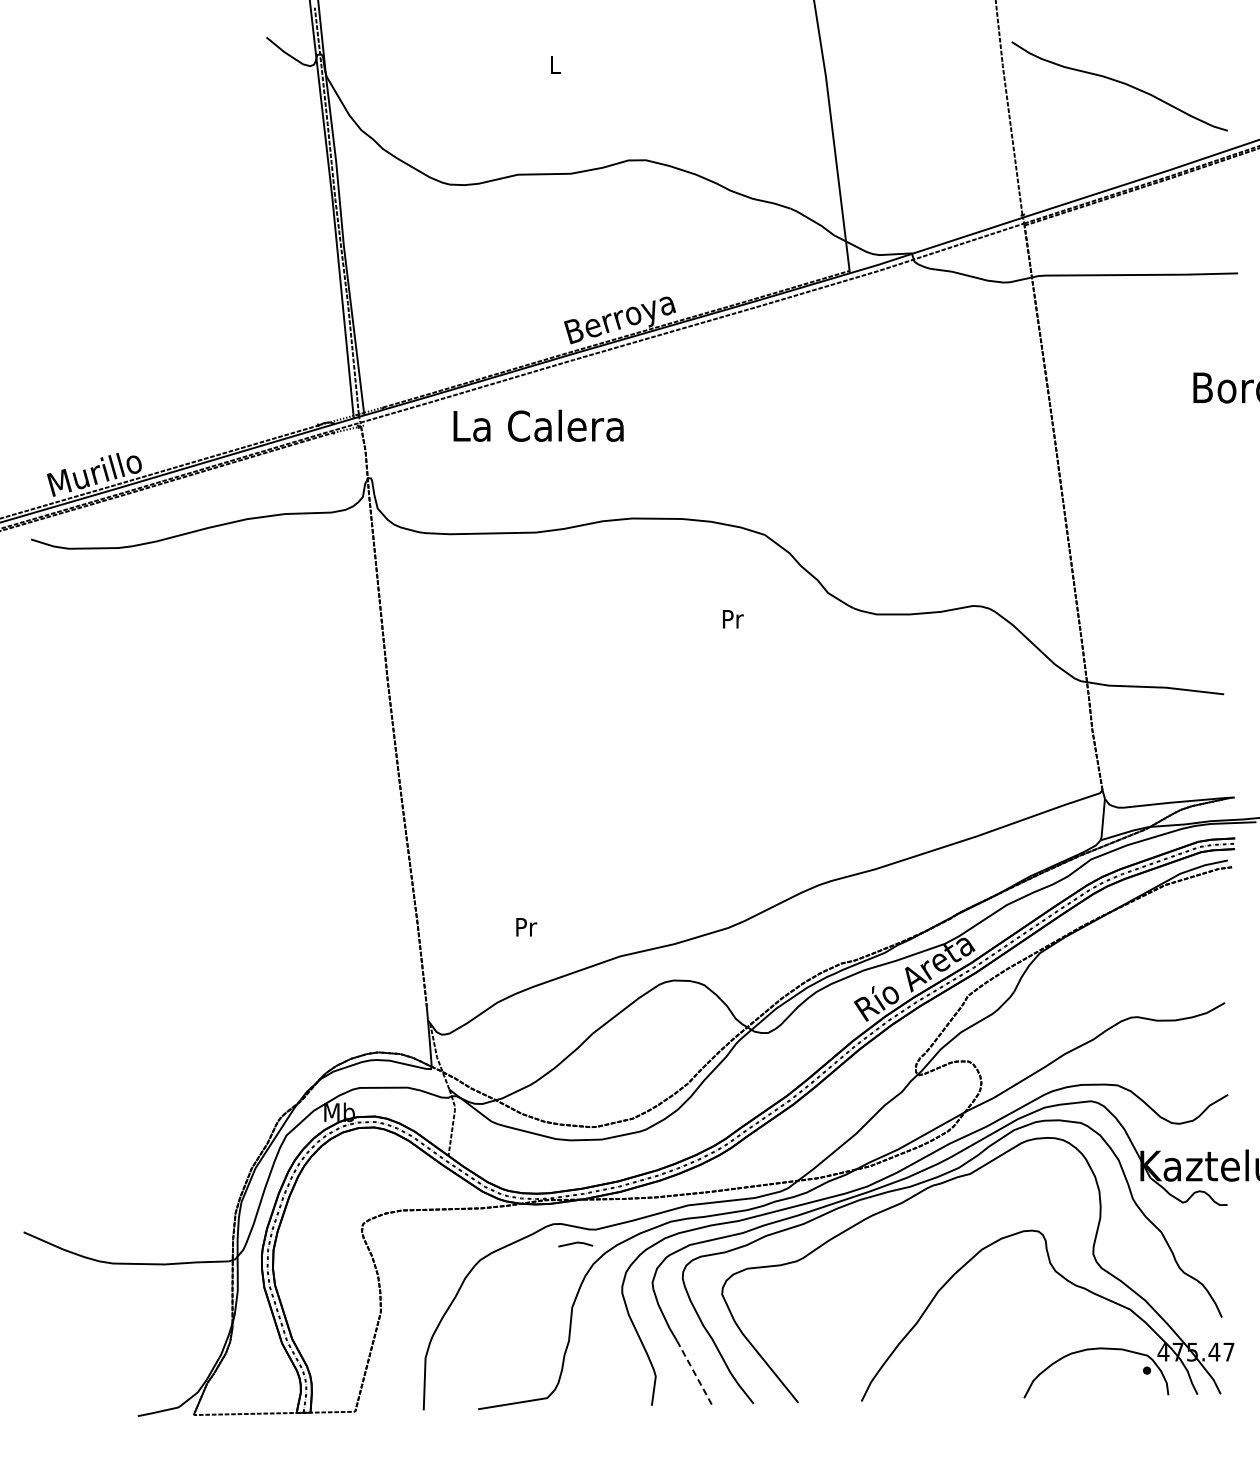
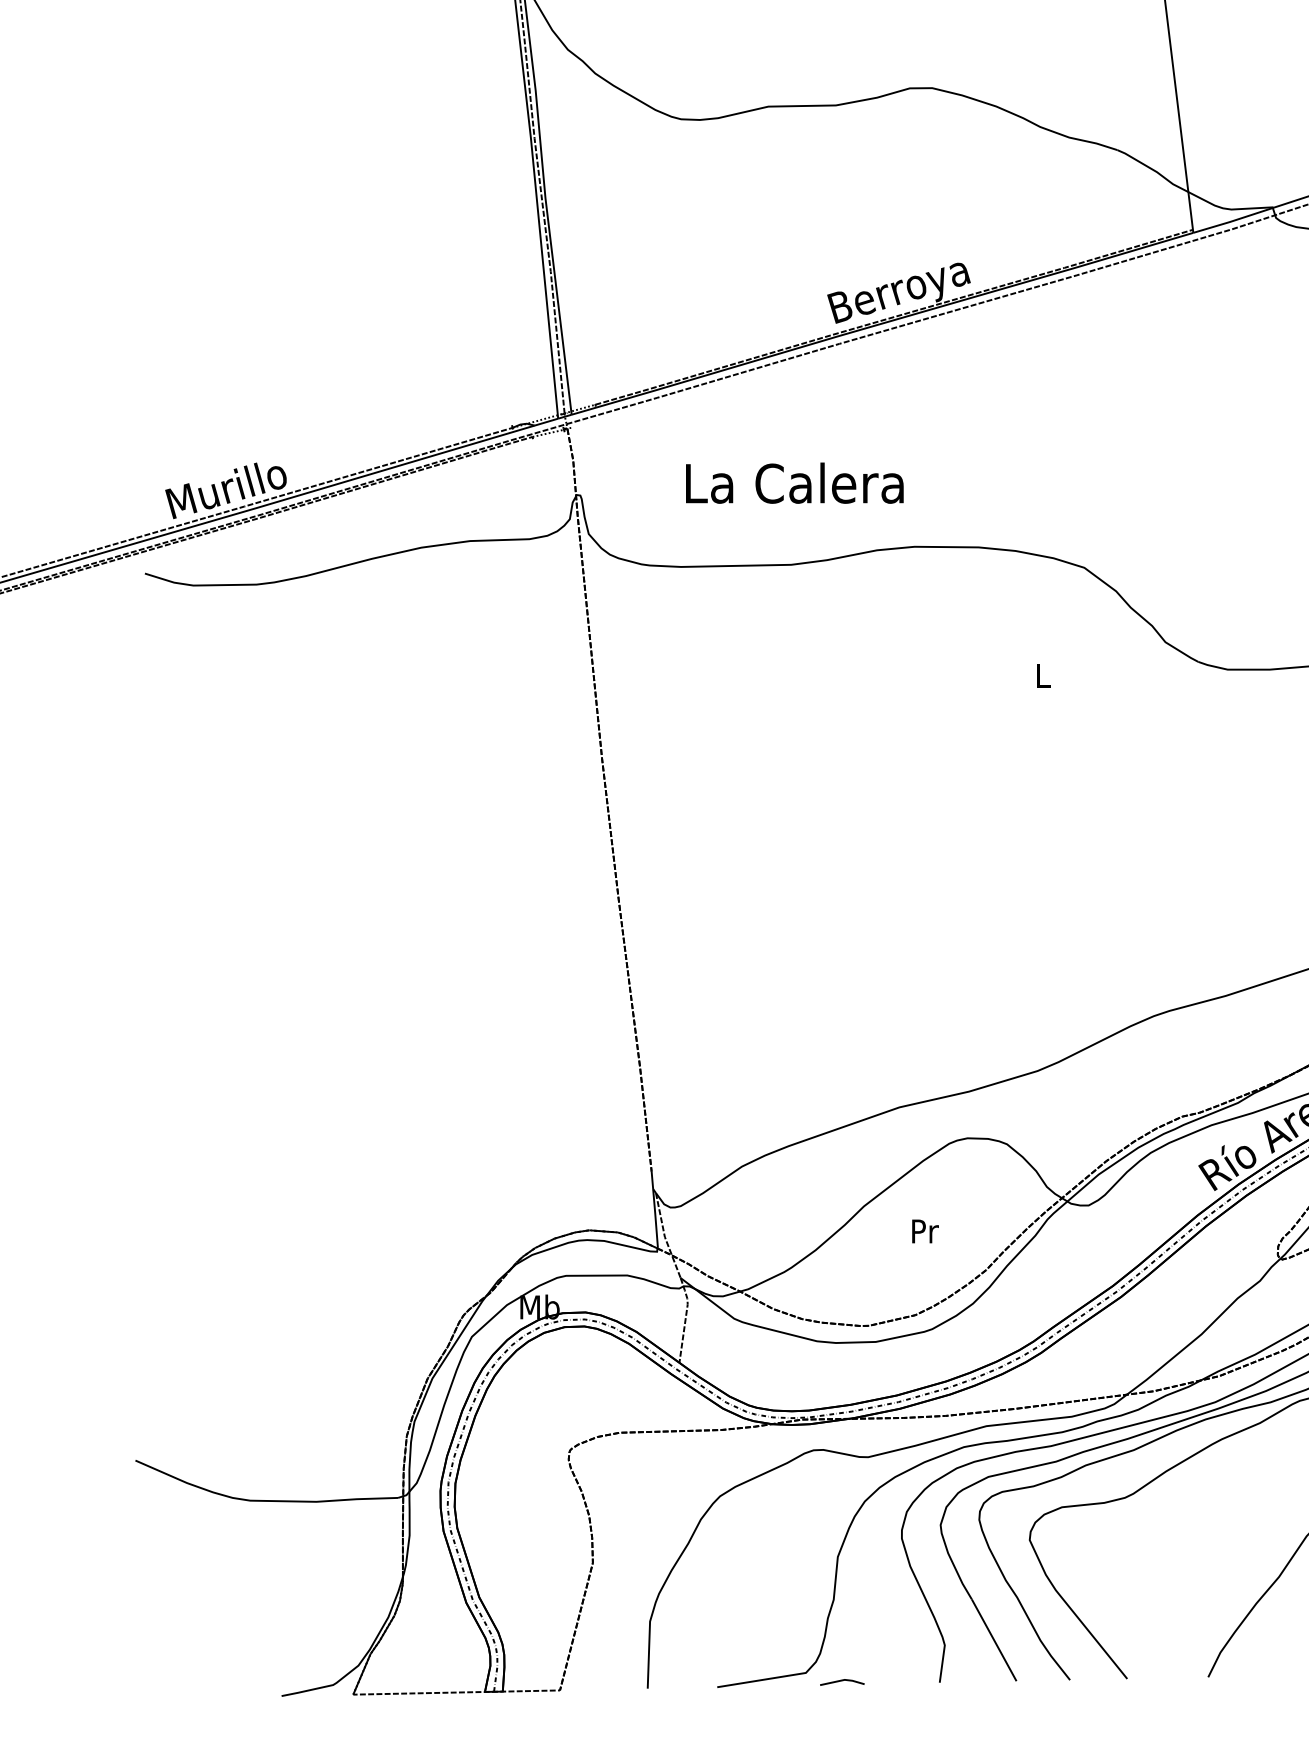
text: (538, 425) -> (794, 482), moved
text: (733, 619) -> (1044, 676), Pr -> L
text: (526, 927) -> (925, 1231), moved
line: (575, 1243) -> (842, 1681), moved
line: (694, 1373) -> (994, 1641), dashed -> solid

